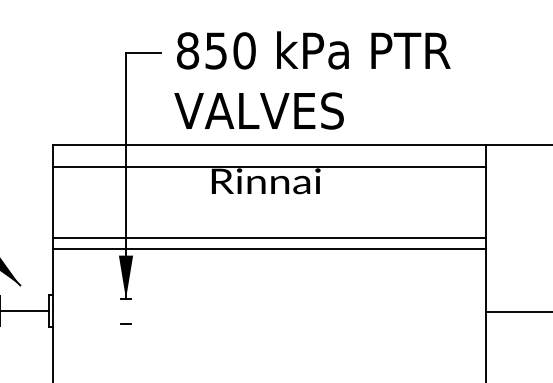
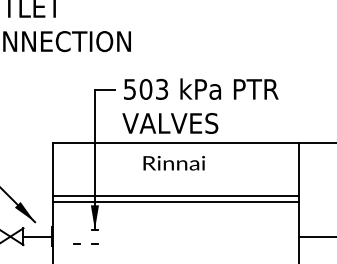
text: (215, 49) -> (145, 88), 850 -> 503
line: (268, 167) -> (175, 155), removed
line: (93, 323) -> (76, 243), added

